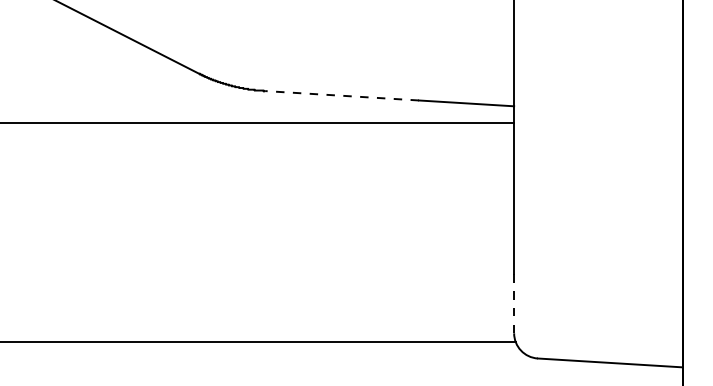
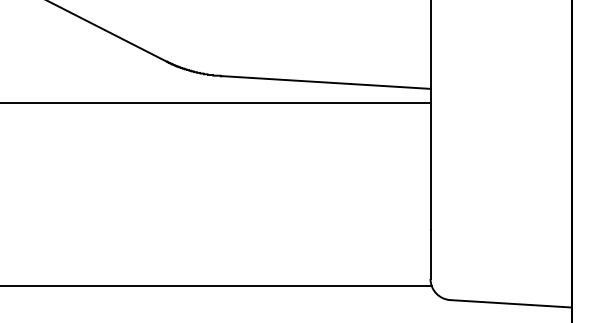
line: (342, 96) -> (286, 80), dashed -> solid
line: (514, 304) -> (430, 254), dashed -> solid

